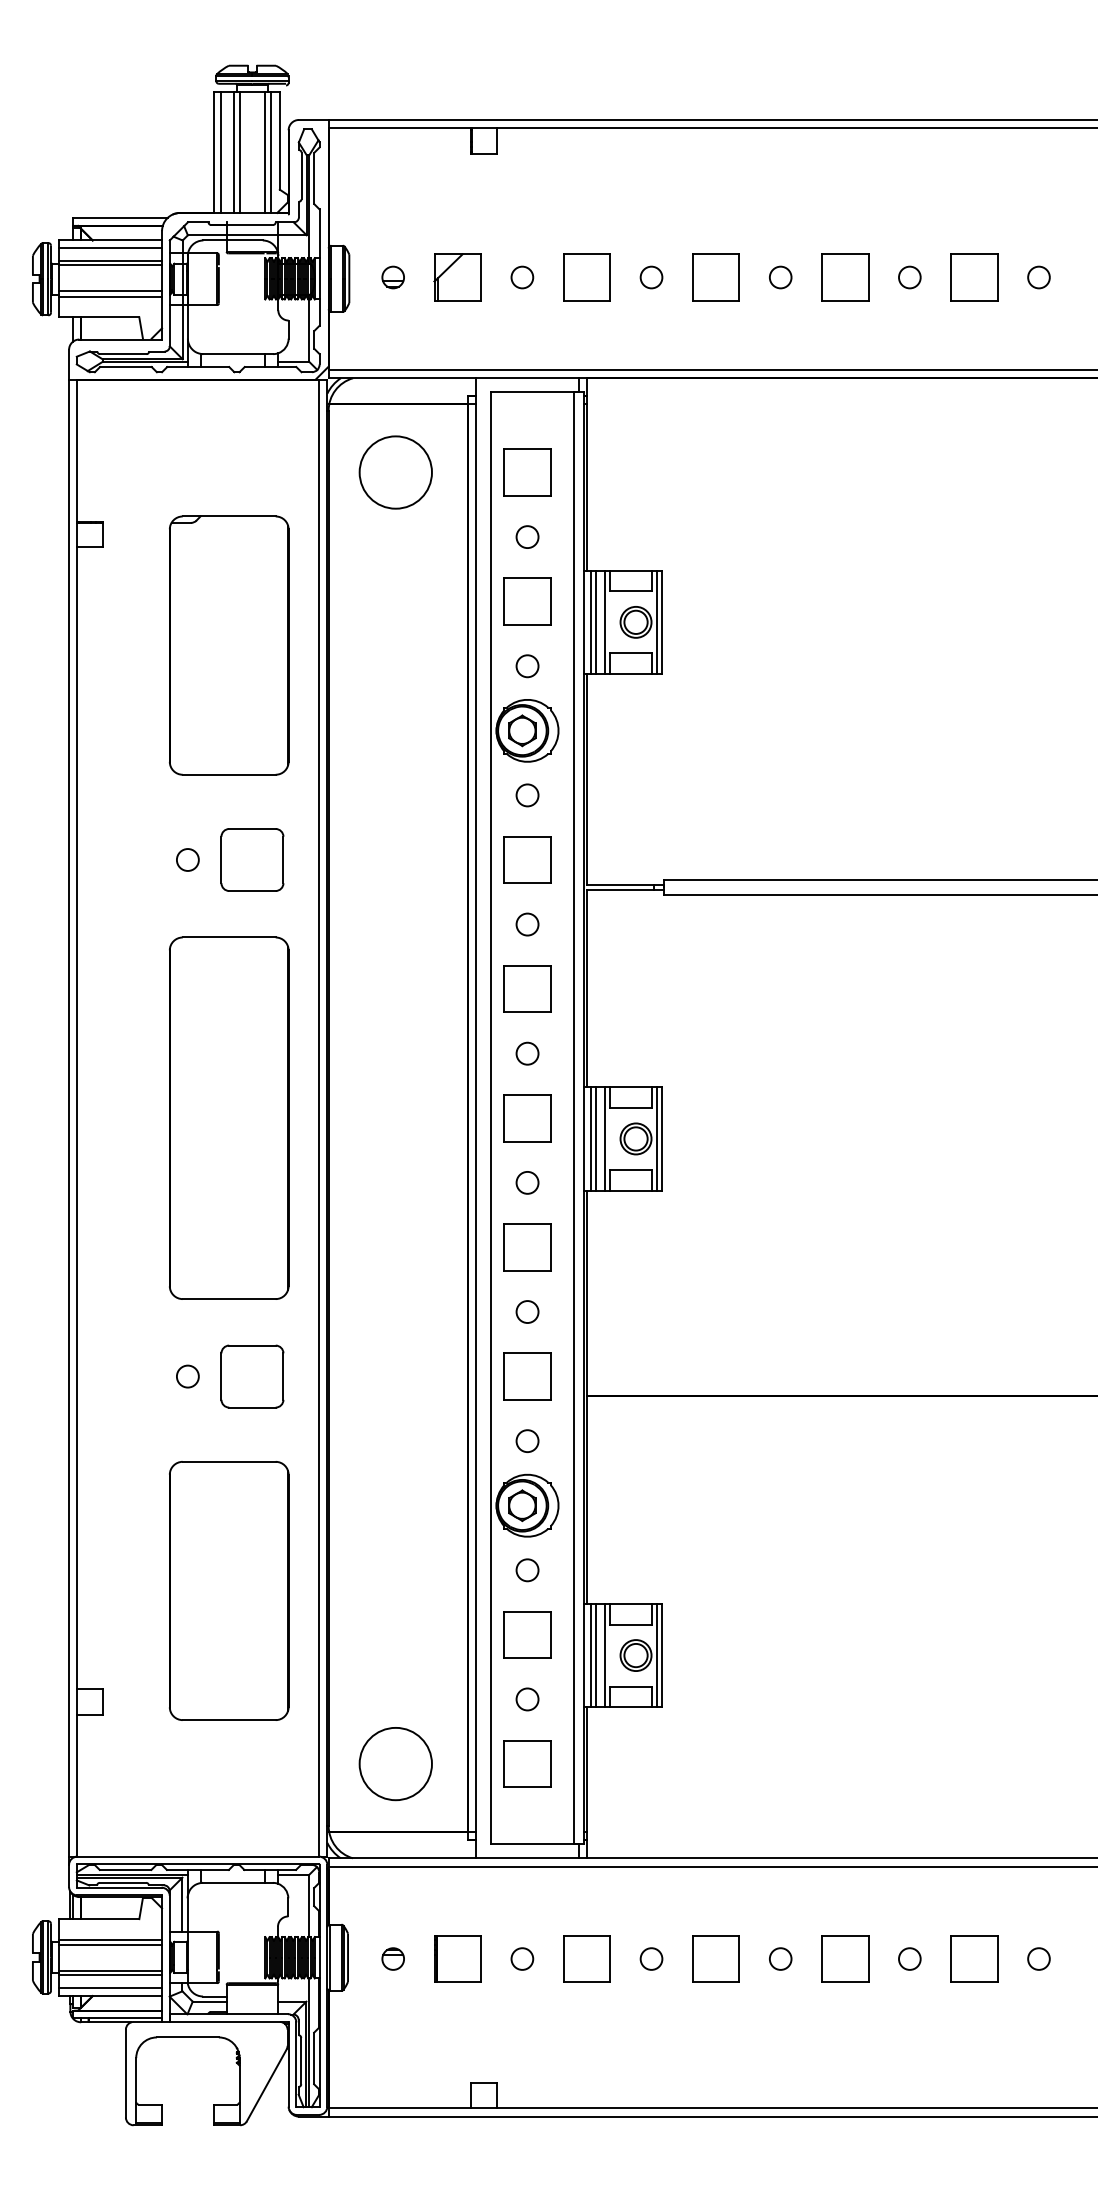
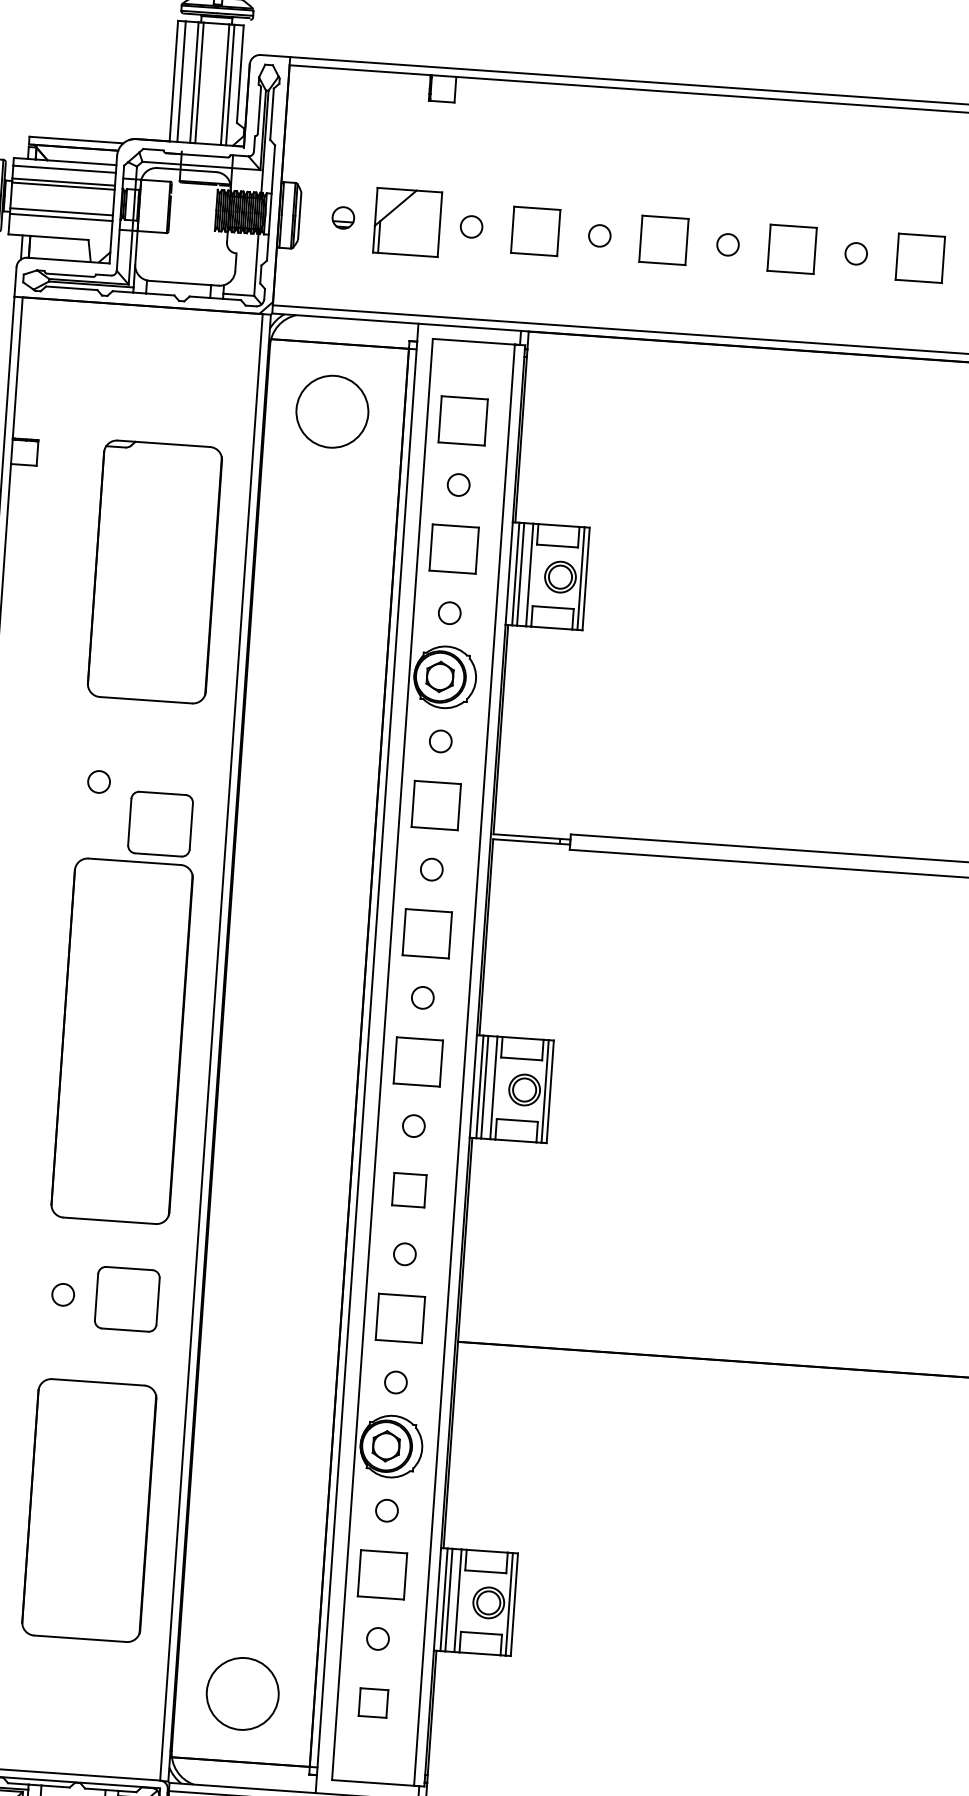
part: (457, 277) -> (407, 222), size x1.4
part: (252, 859) -> (160, 823), moved
part: (527, 1247) -> (409, 1190), size x0.7
part: (527, 1763) -> (373, 1702), size x0.6

